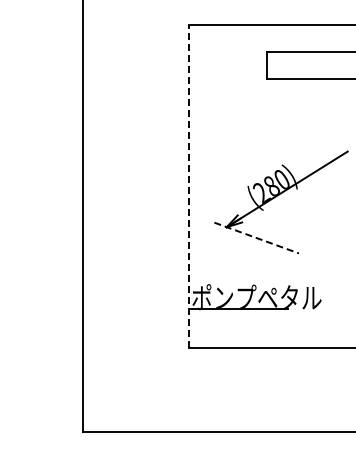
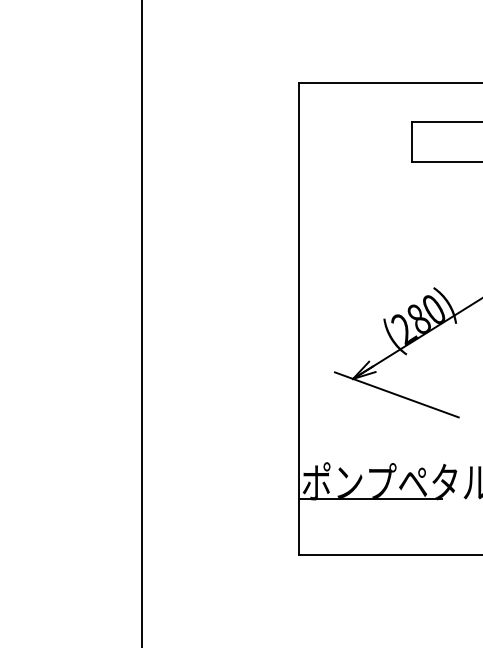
line: (189, 185) -> (298, 317), dashed -> solid
line: (257, 238) -> (398, 395), dashed -> solid

